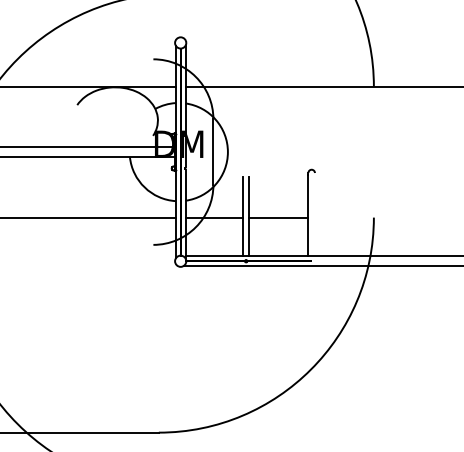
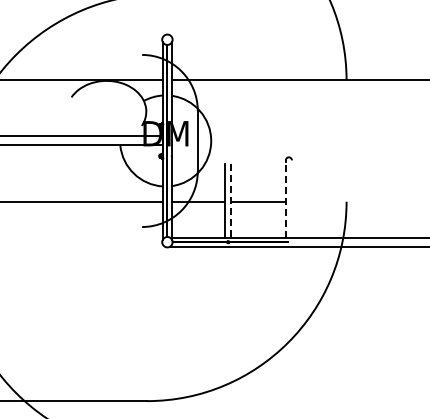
line: (249, 216) -> (231, 200), solid -> dashed
line: (308, 216) -> (285, 200), solid -> dashed

